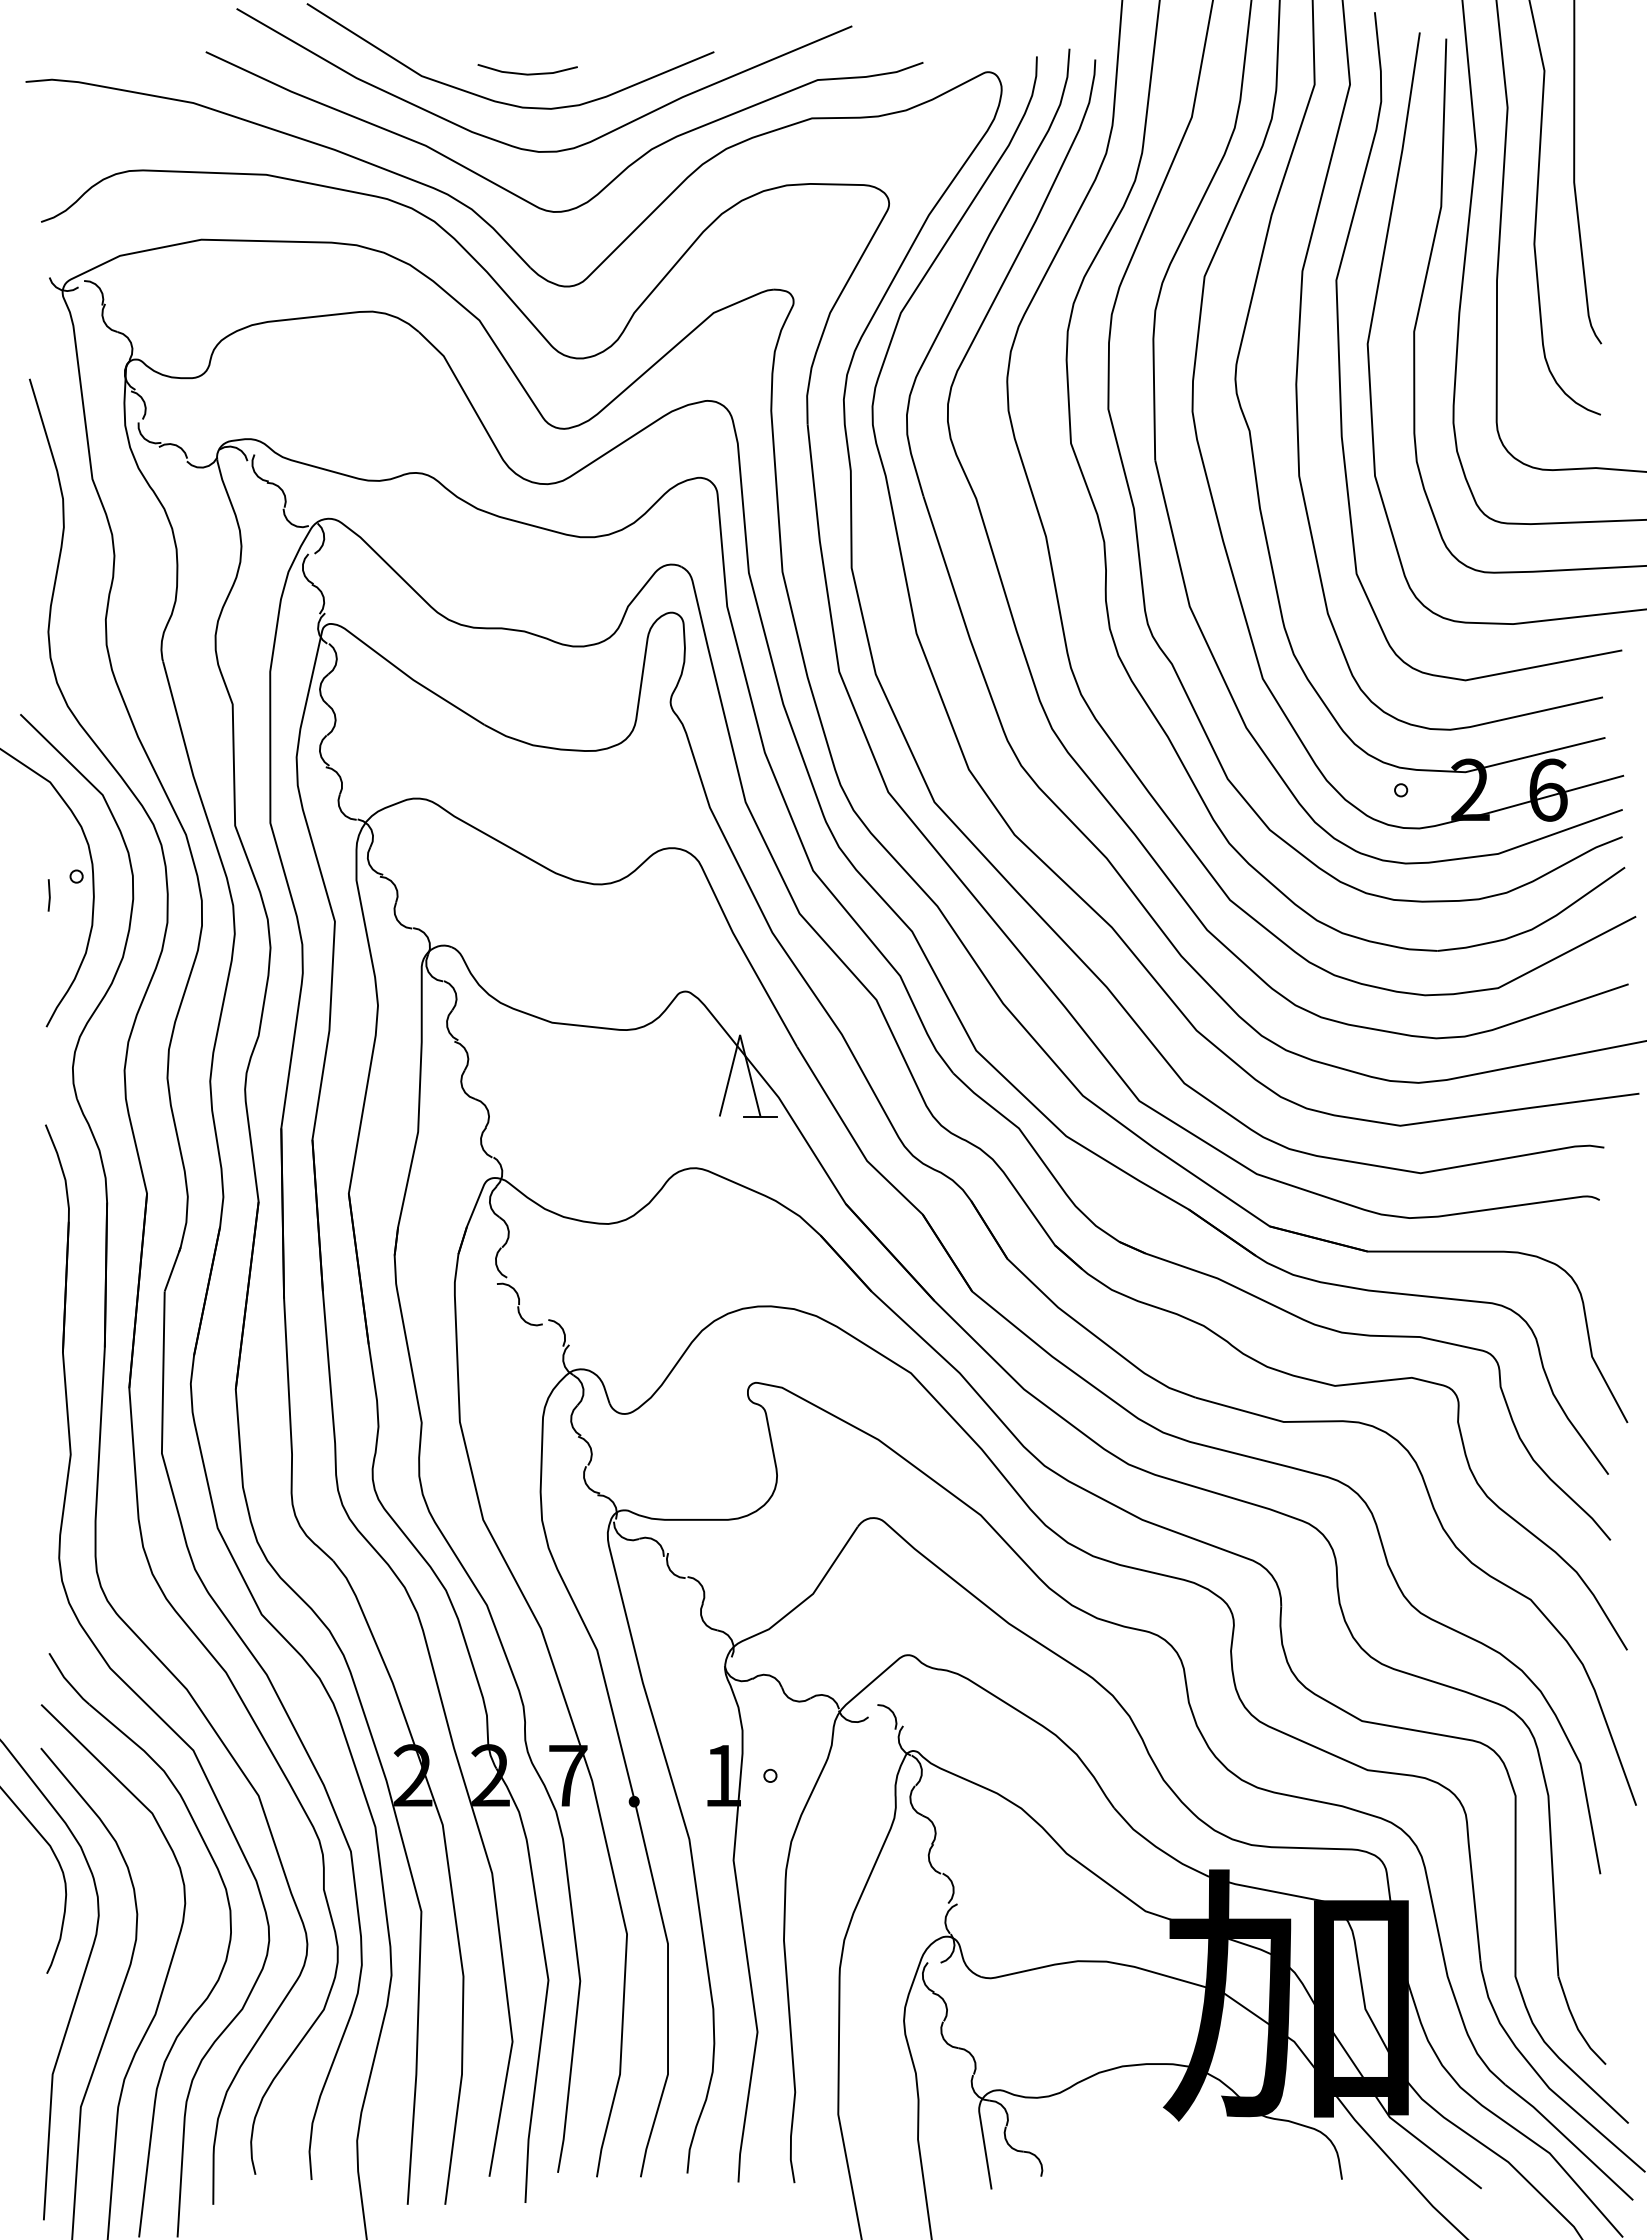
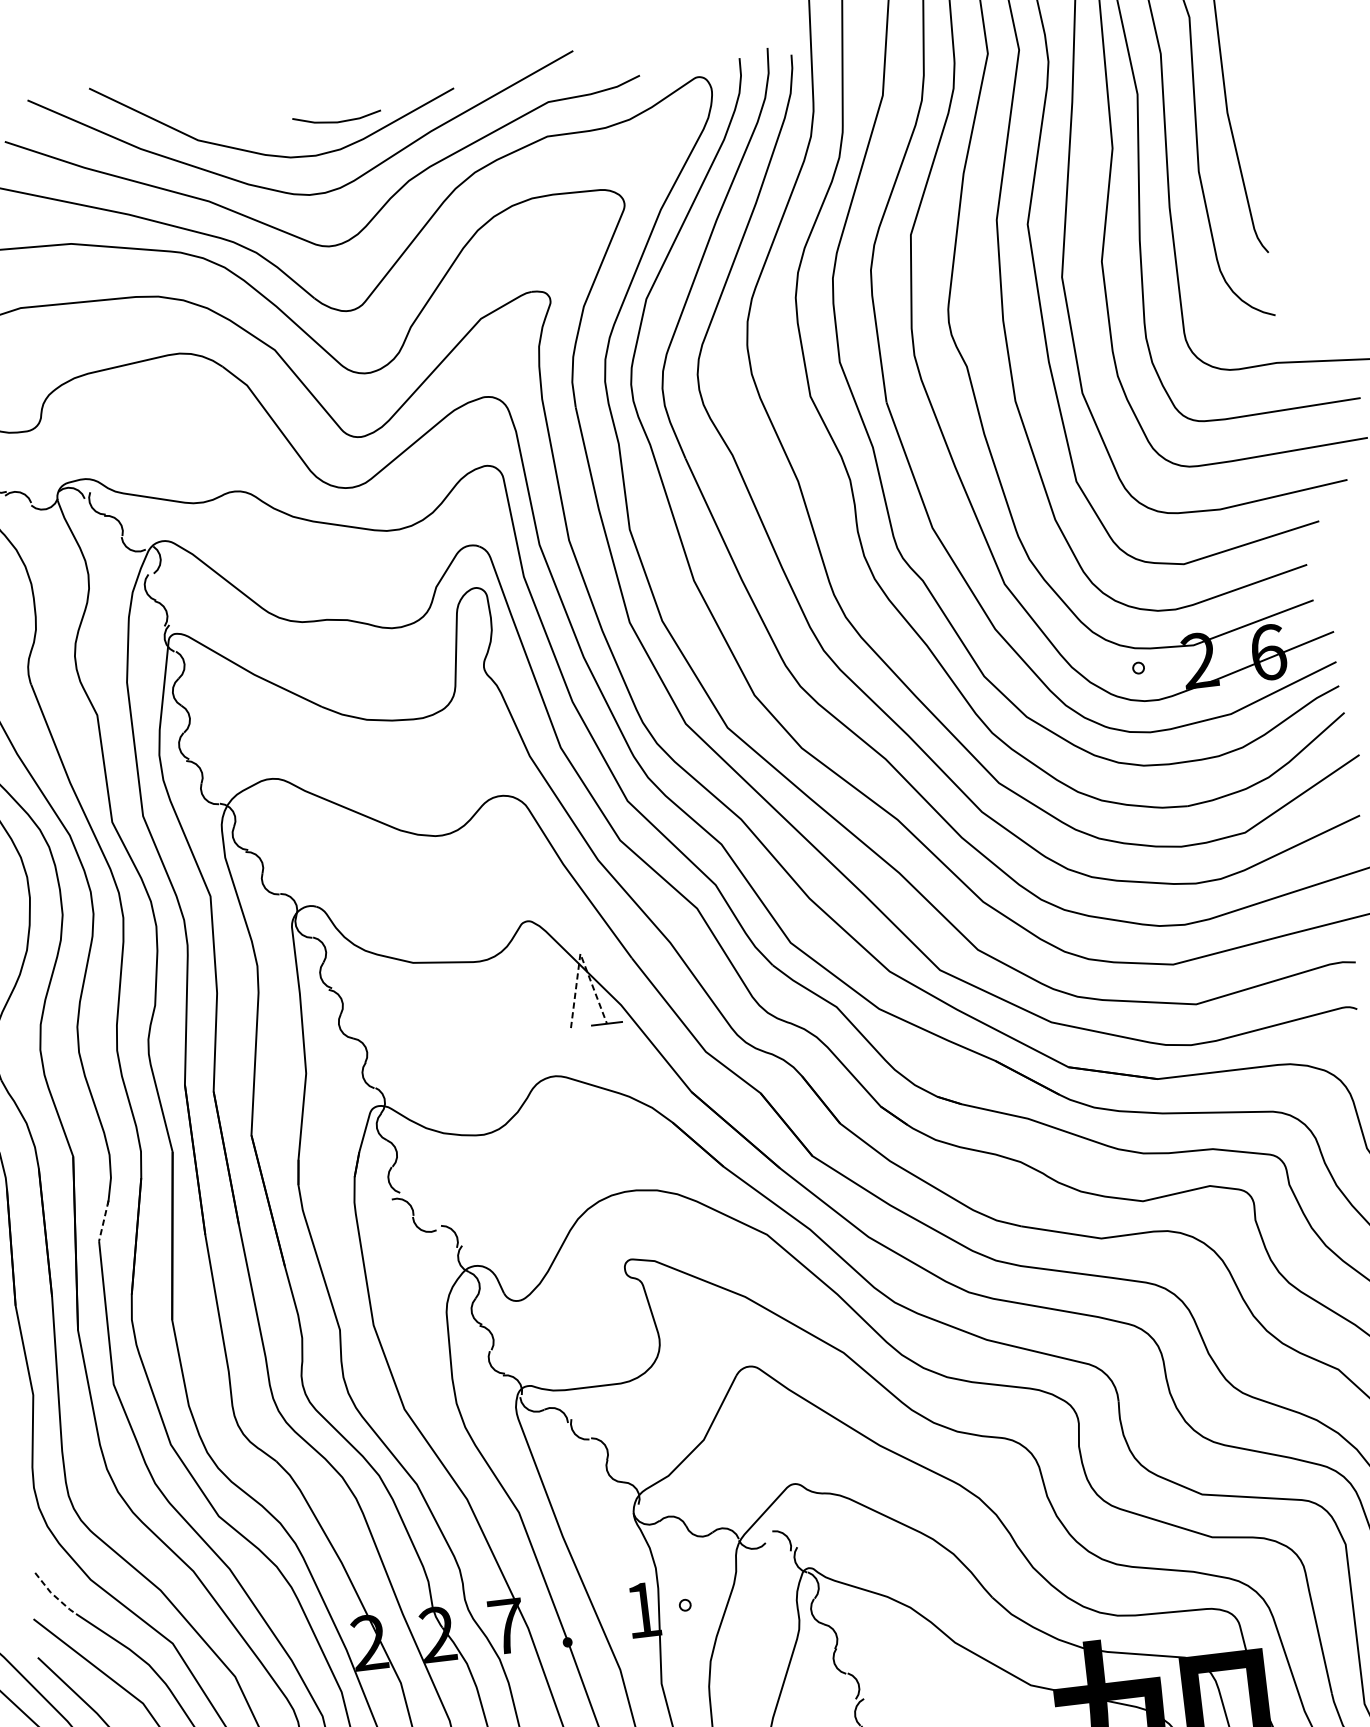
line: (527, 73) -> (337, 121), moved
line: (740, 1034) -> (580, 953), solid -> dashed
line: (172, 1268) -> (103, 1220), solid -> dashed
line: (67, 1681) -> (54, 1595), solid -> dashed

